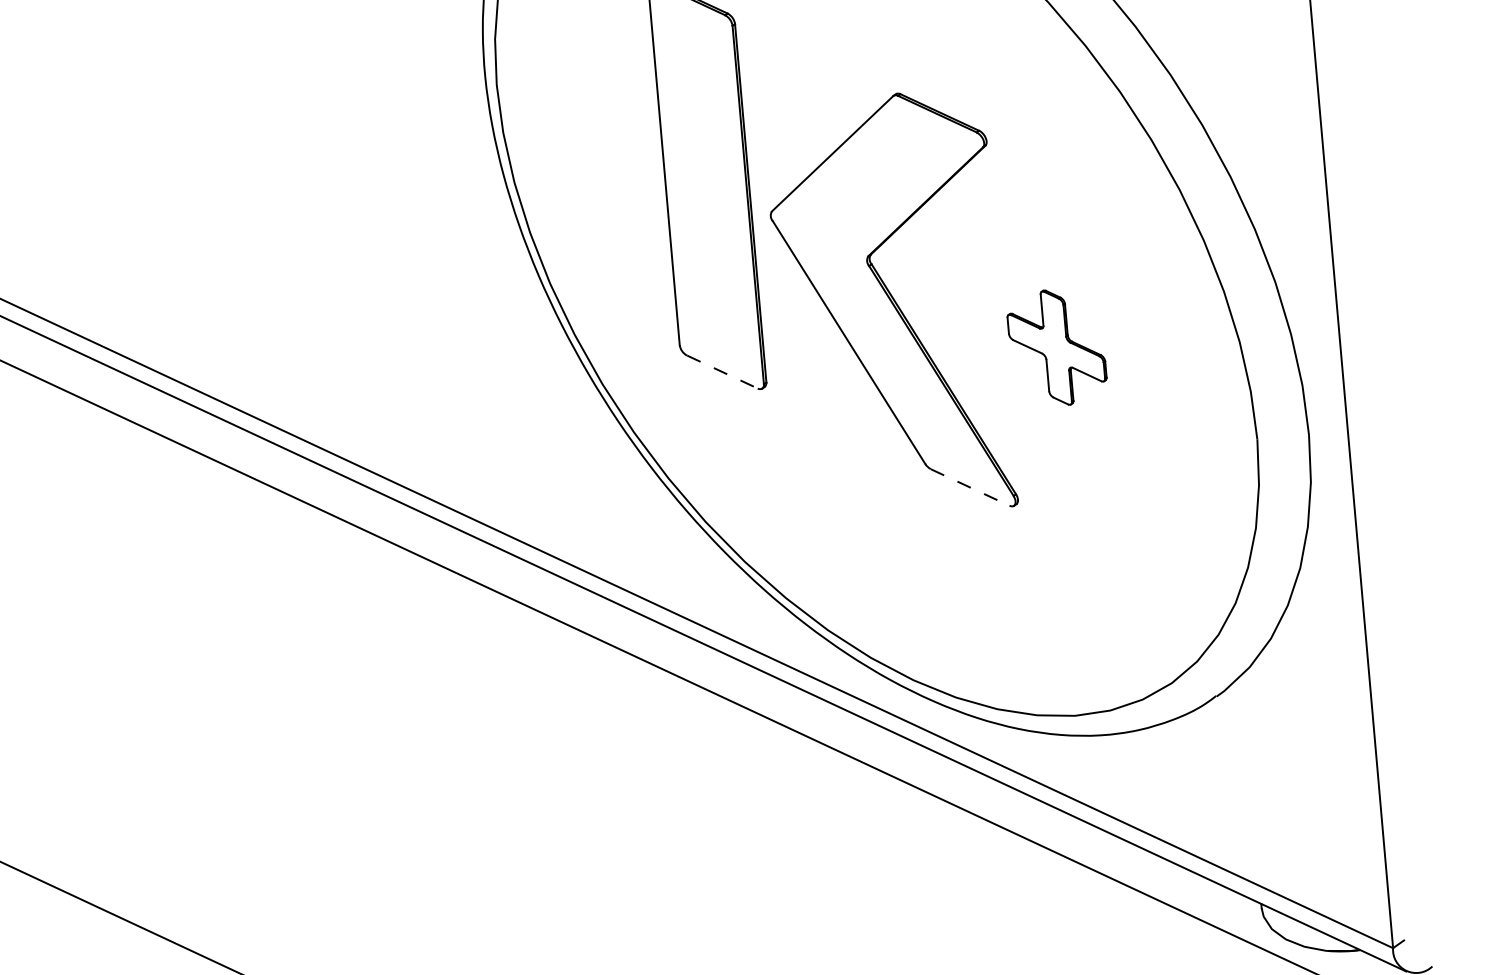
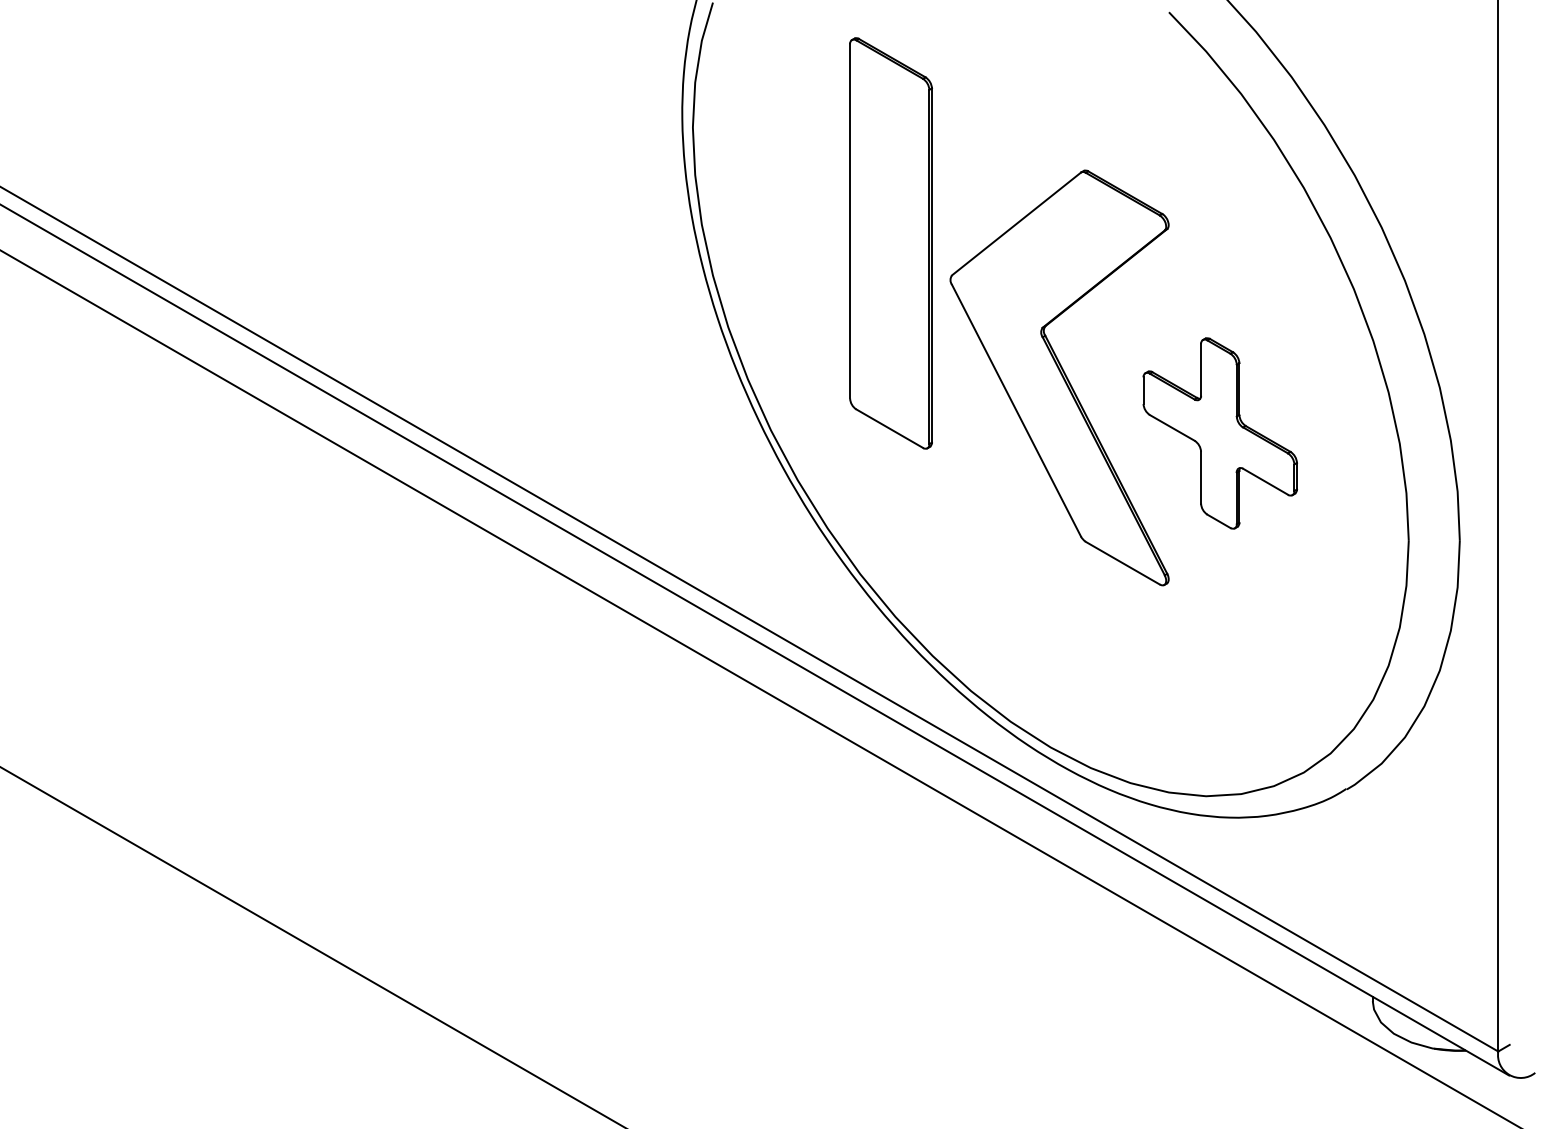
part: (1056, 347) -> (1219, 433), size x1.67
line: (723, 371) -> (890, 428), dashed -> solid
line: (969, 487) -> (1122, 563), dashed -> solid

